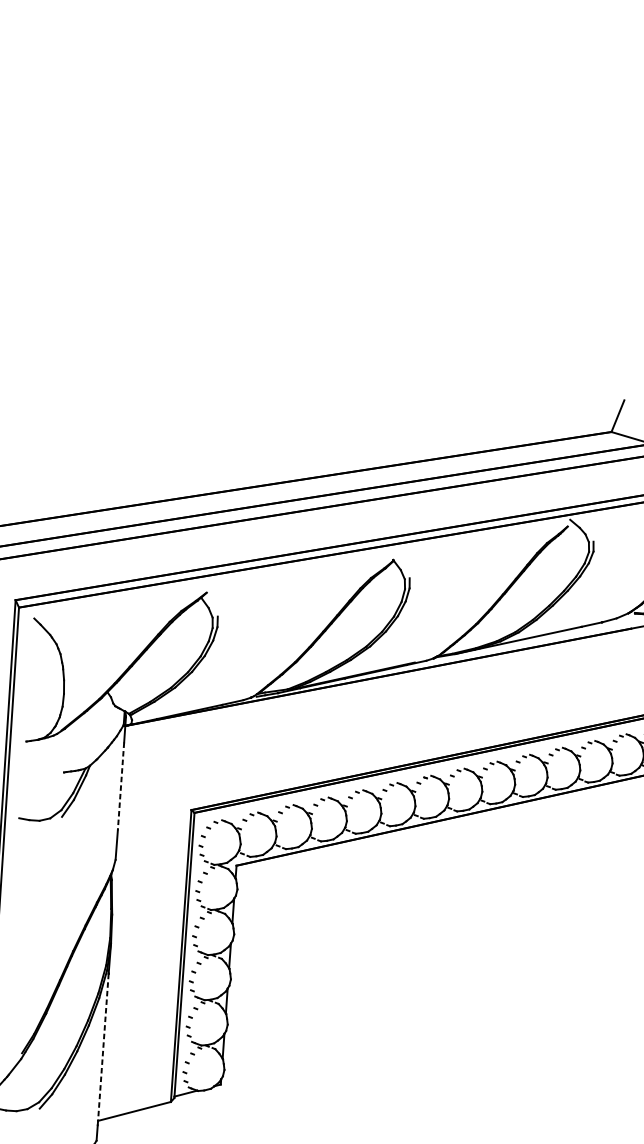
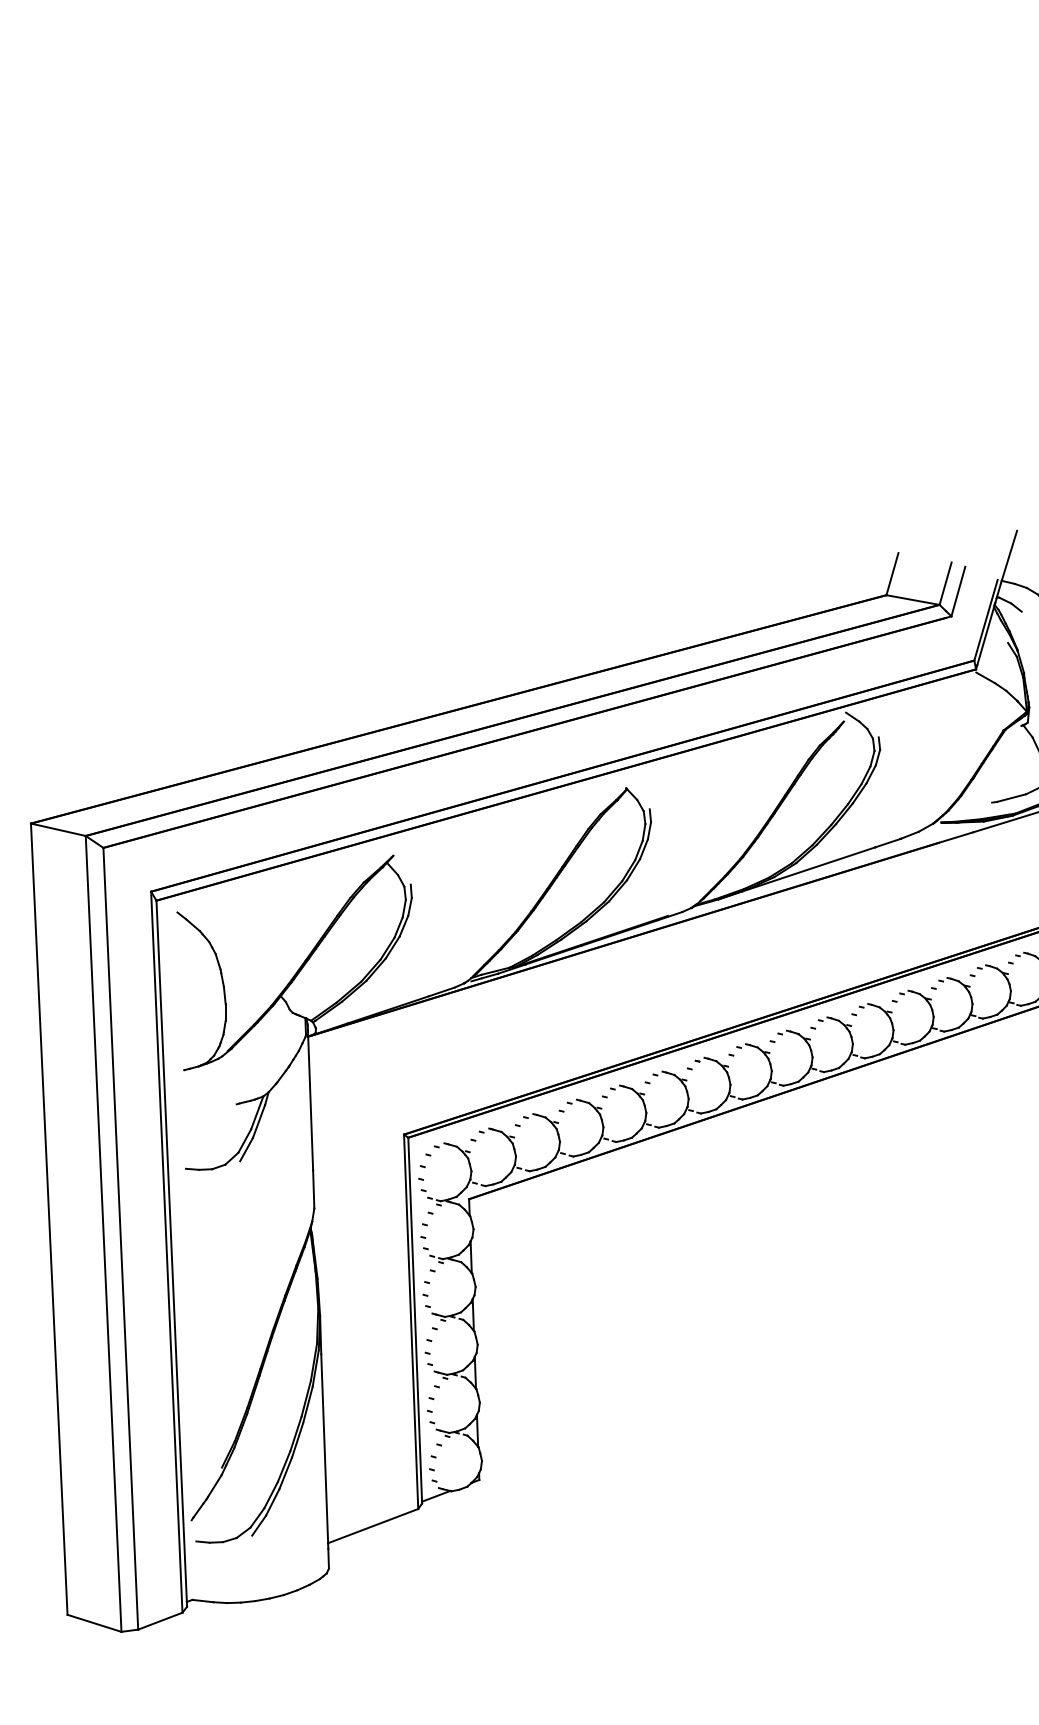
line: (121, 786) -> (311, 1114), dashed -> solid
line: (103, 1047) -> (324, 1449), dashed -> solid

